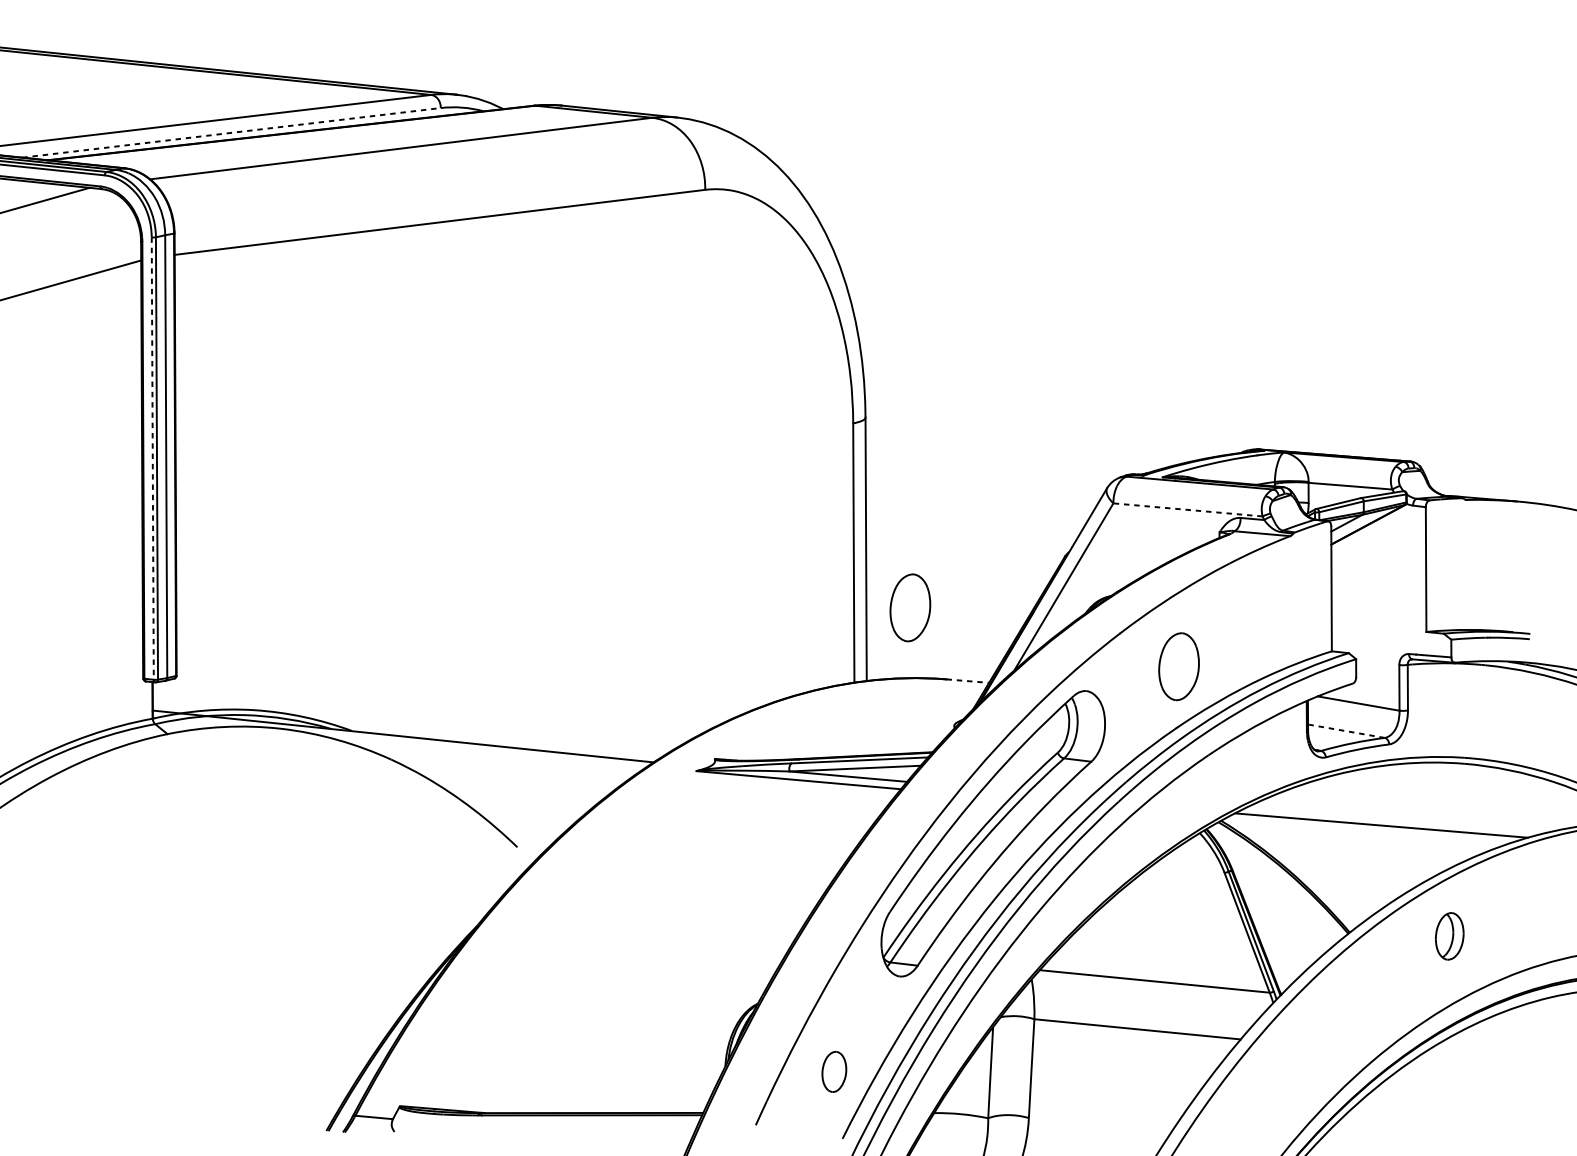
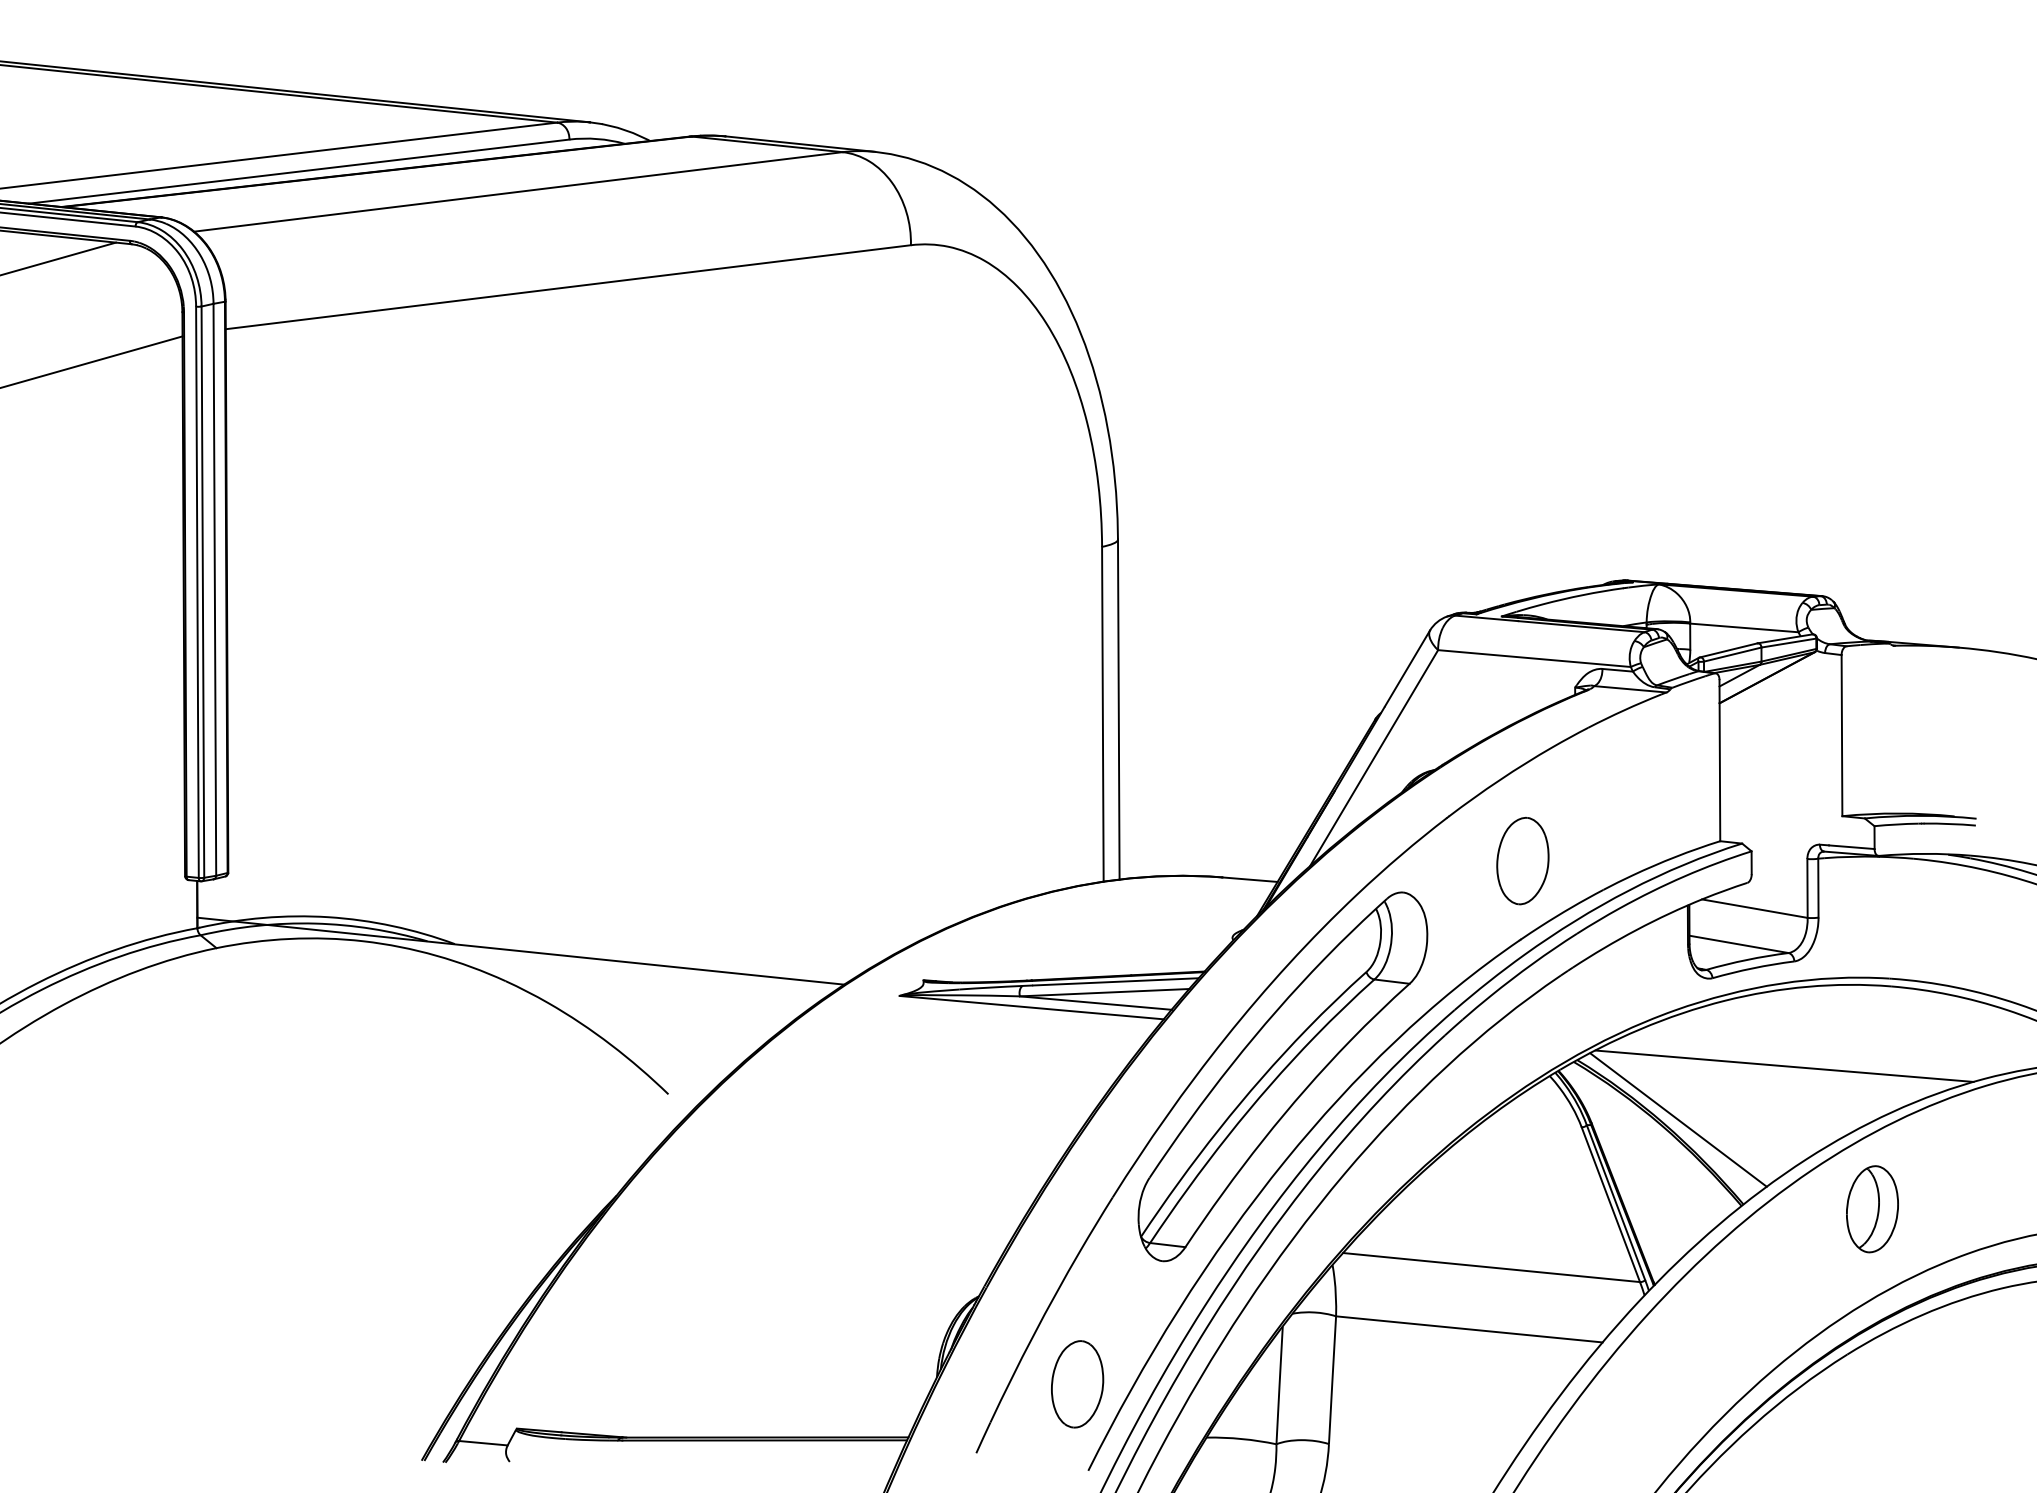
line: (231, 132) -> (299, 171), dashed -> solid
line: (152, 458) -> (197, 592), dashed -> solid
line: (1188, 509) -> (1534, 658), dashed -> solid
part: (910, 607) -> (1175, 784), removed
line: (968, 680) -> (1250, 879), dashed -> solid
line: (1346, 731) -> (1739, 944), dashed -> solid
line: (1299, 866) -> (1678, 1119), added
part: (1449, 936) -> (1872, 1209), size x1.43
part: (834, 1072) -> (1077, 1384), size x1.67

